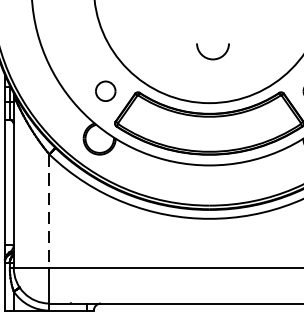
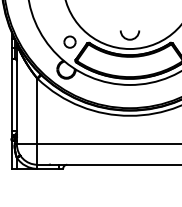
arc: (212, 57) -> (129, 38), moved
line: (49, 211) -> (37, 111), dashed -> solid

